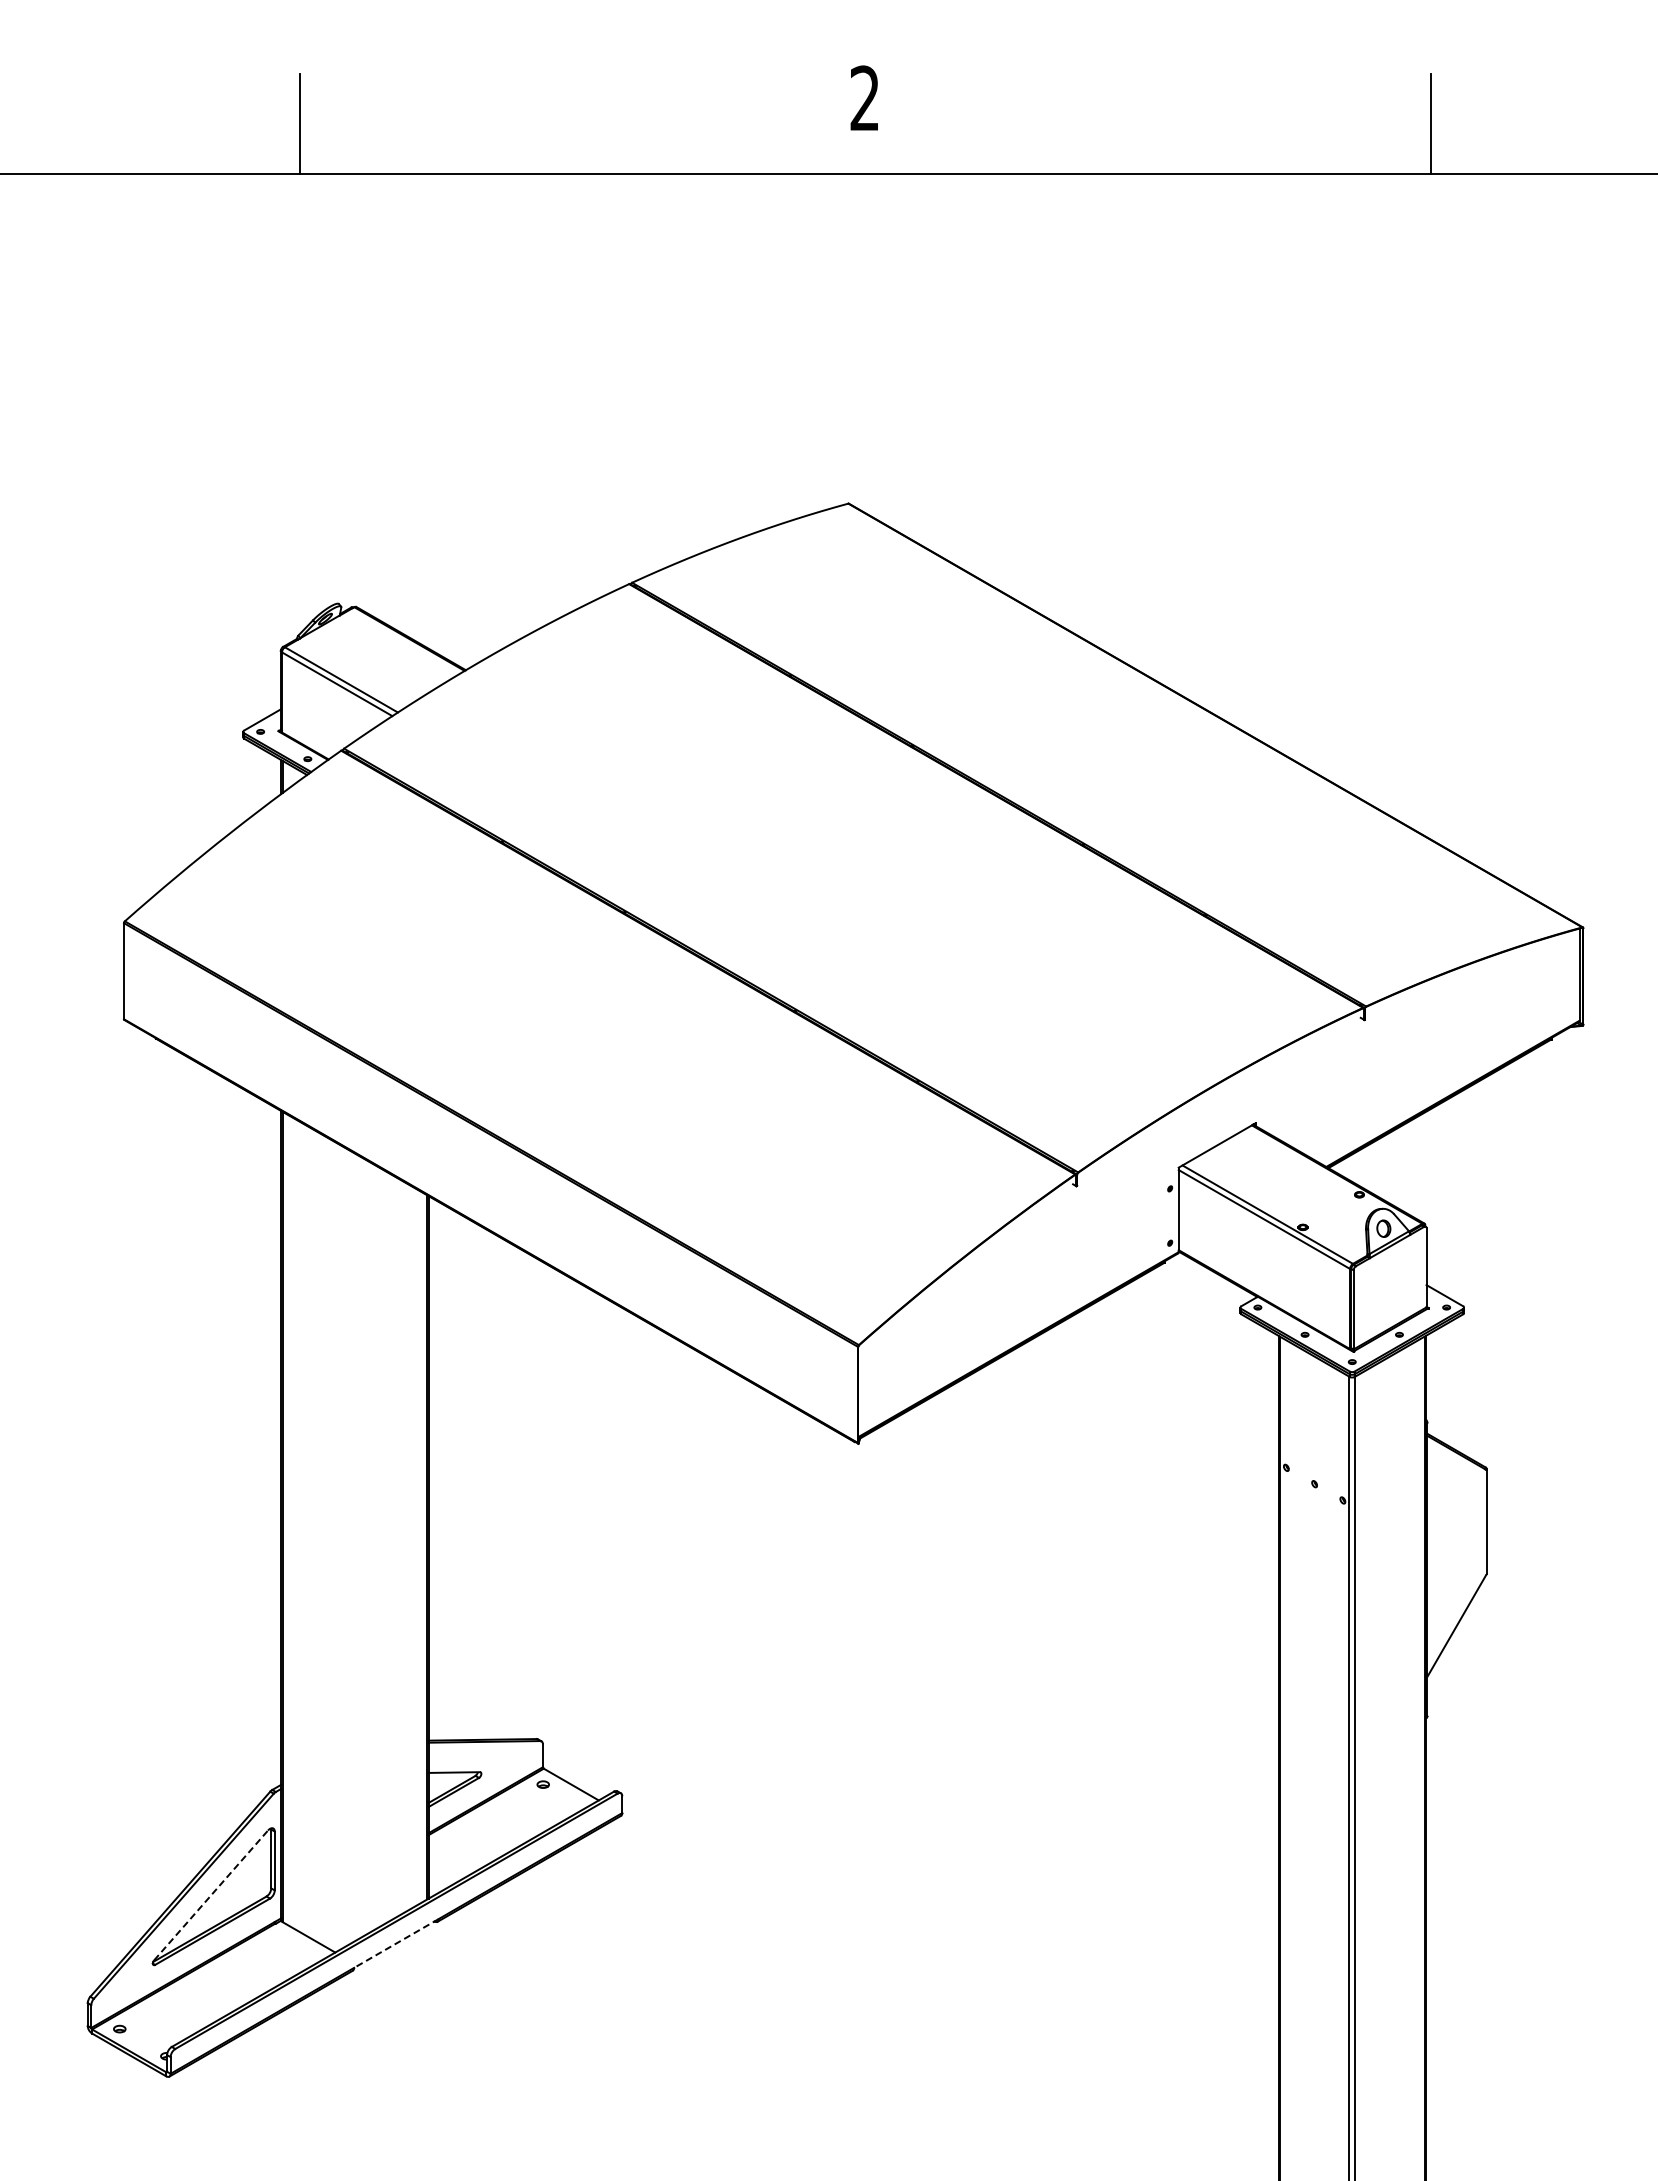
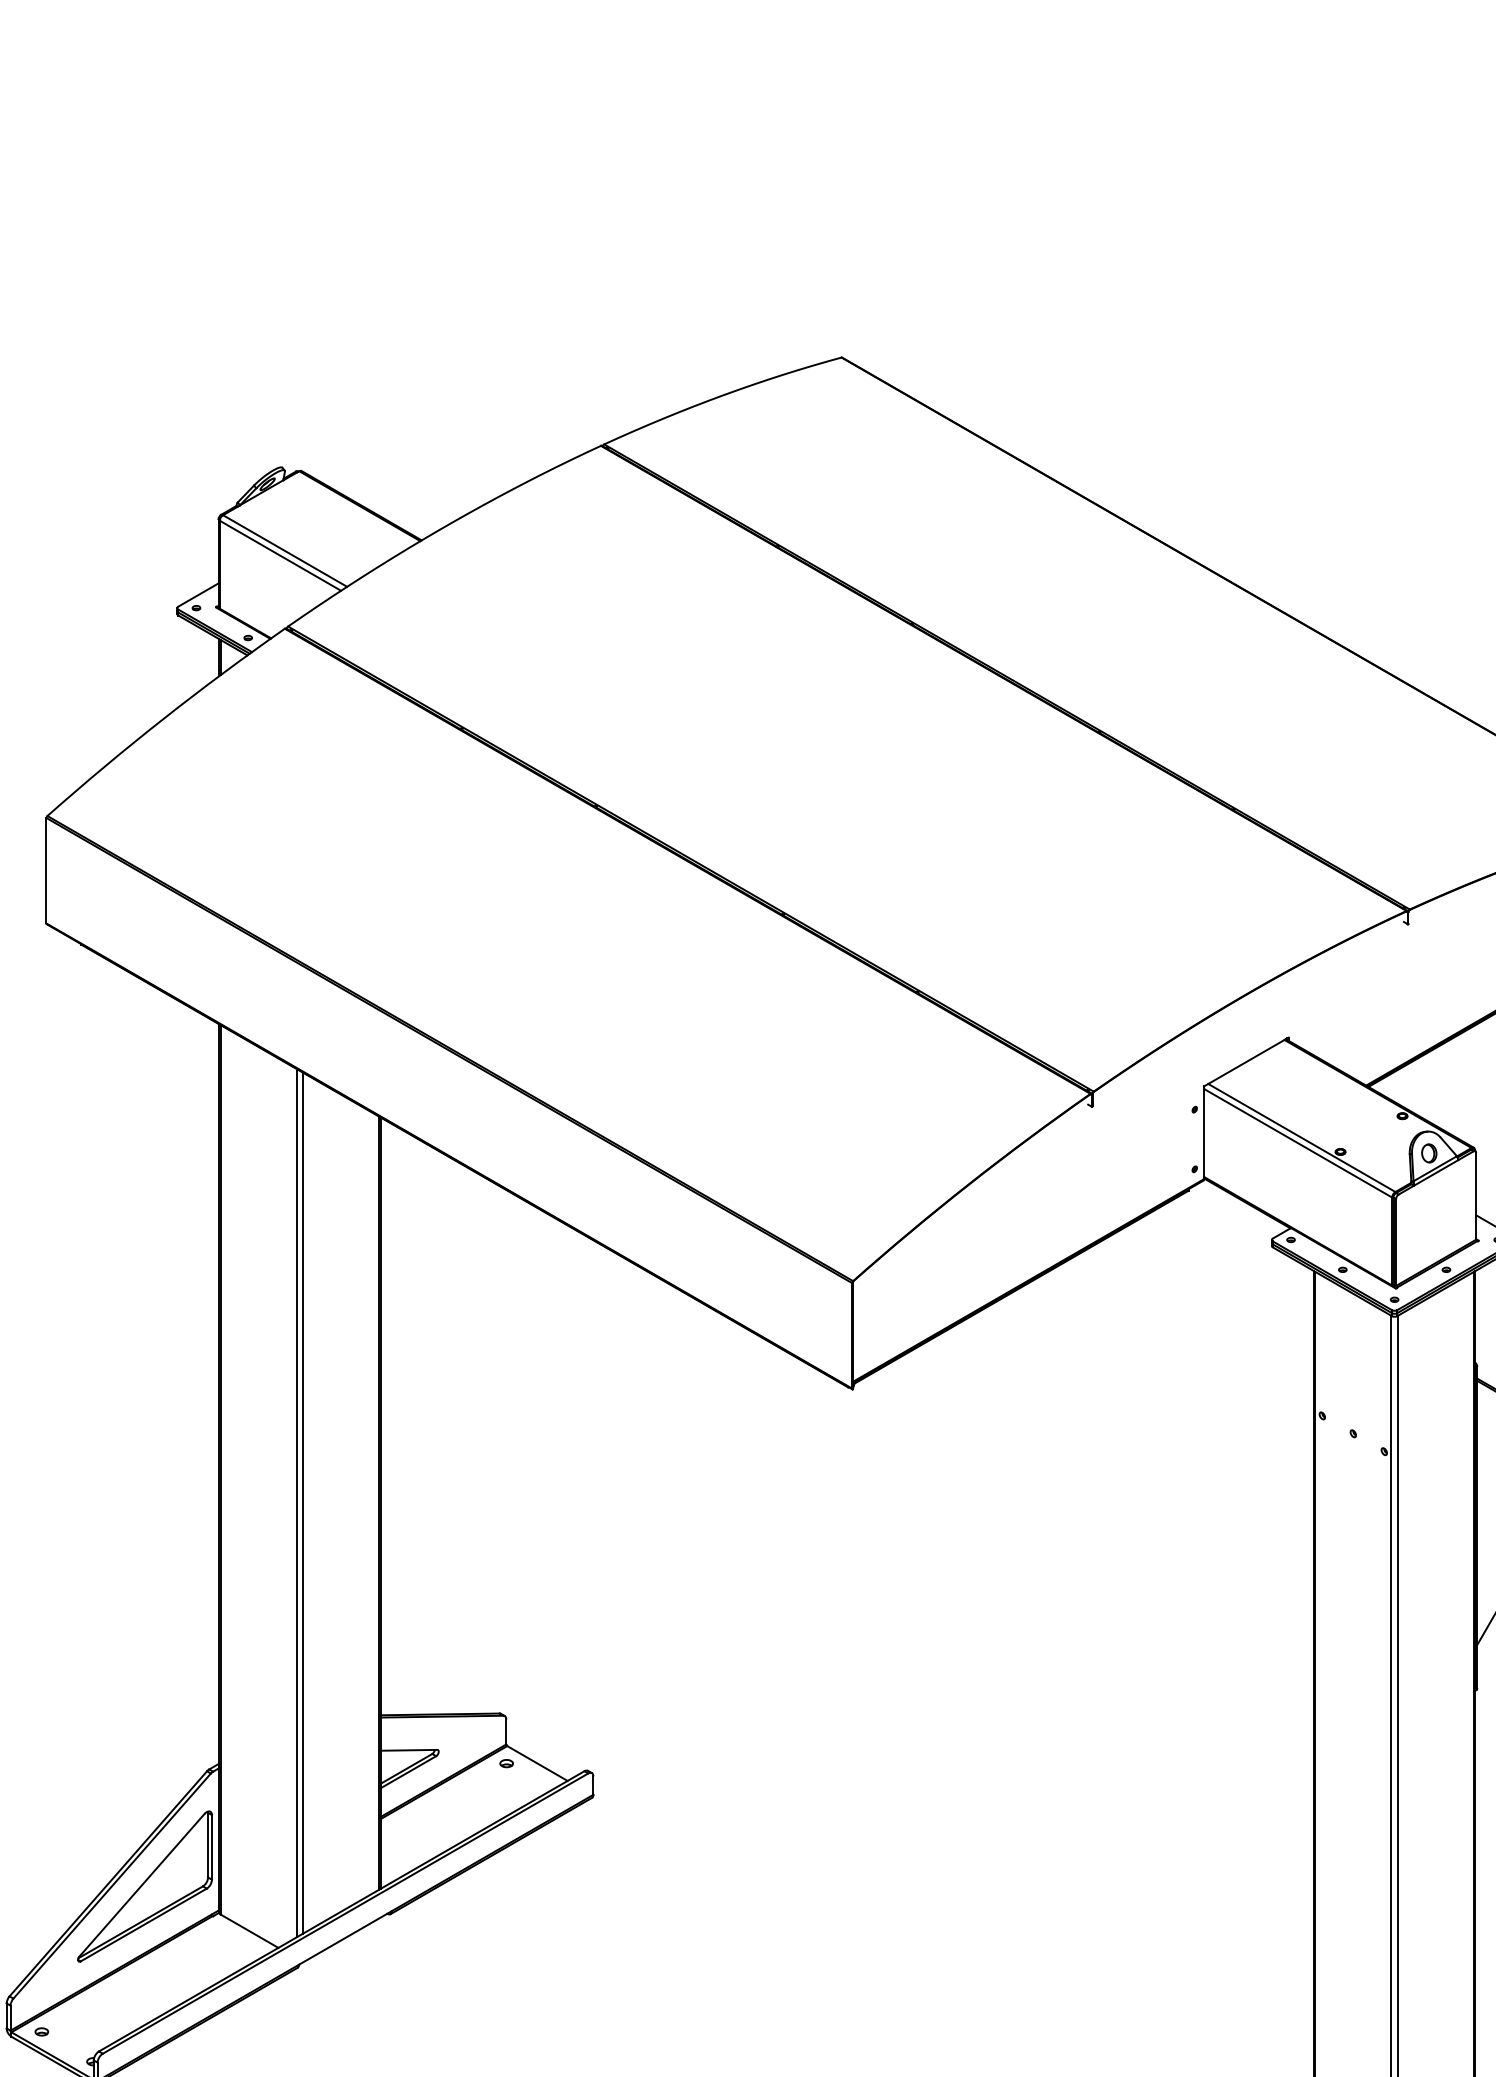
line: (352, 1546) -> (297, 1502), added
line: (357, 1547) -> (302, 1503), added
line: (211, 1895) -> (142, 1885), dashed -> solid
line: (396, 1943) -> (345, 1937), dashed -> solid

